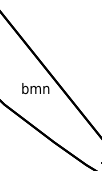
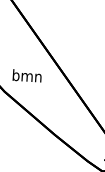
text: (35, 88) -> (26, 75), moved

